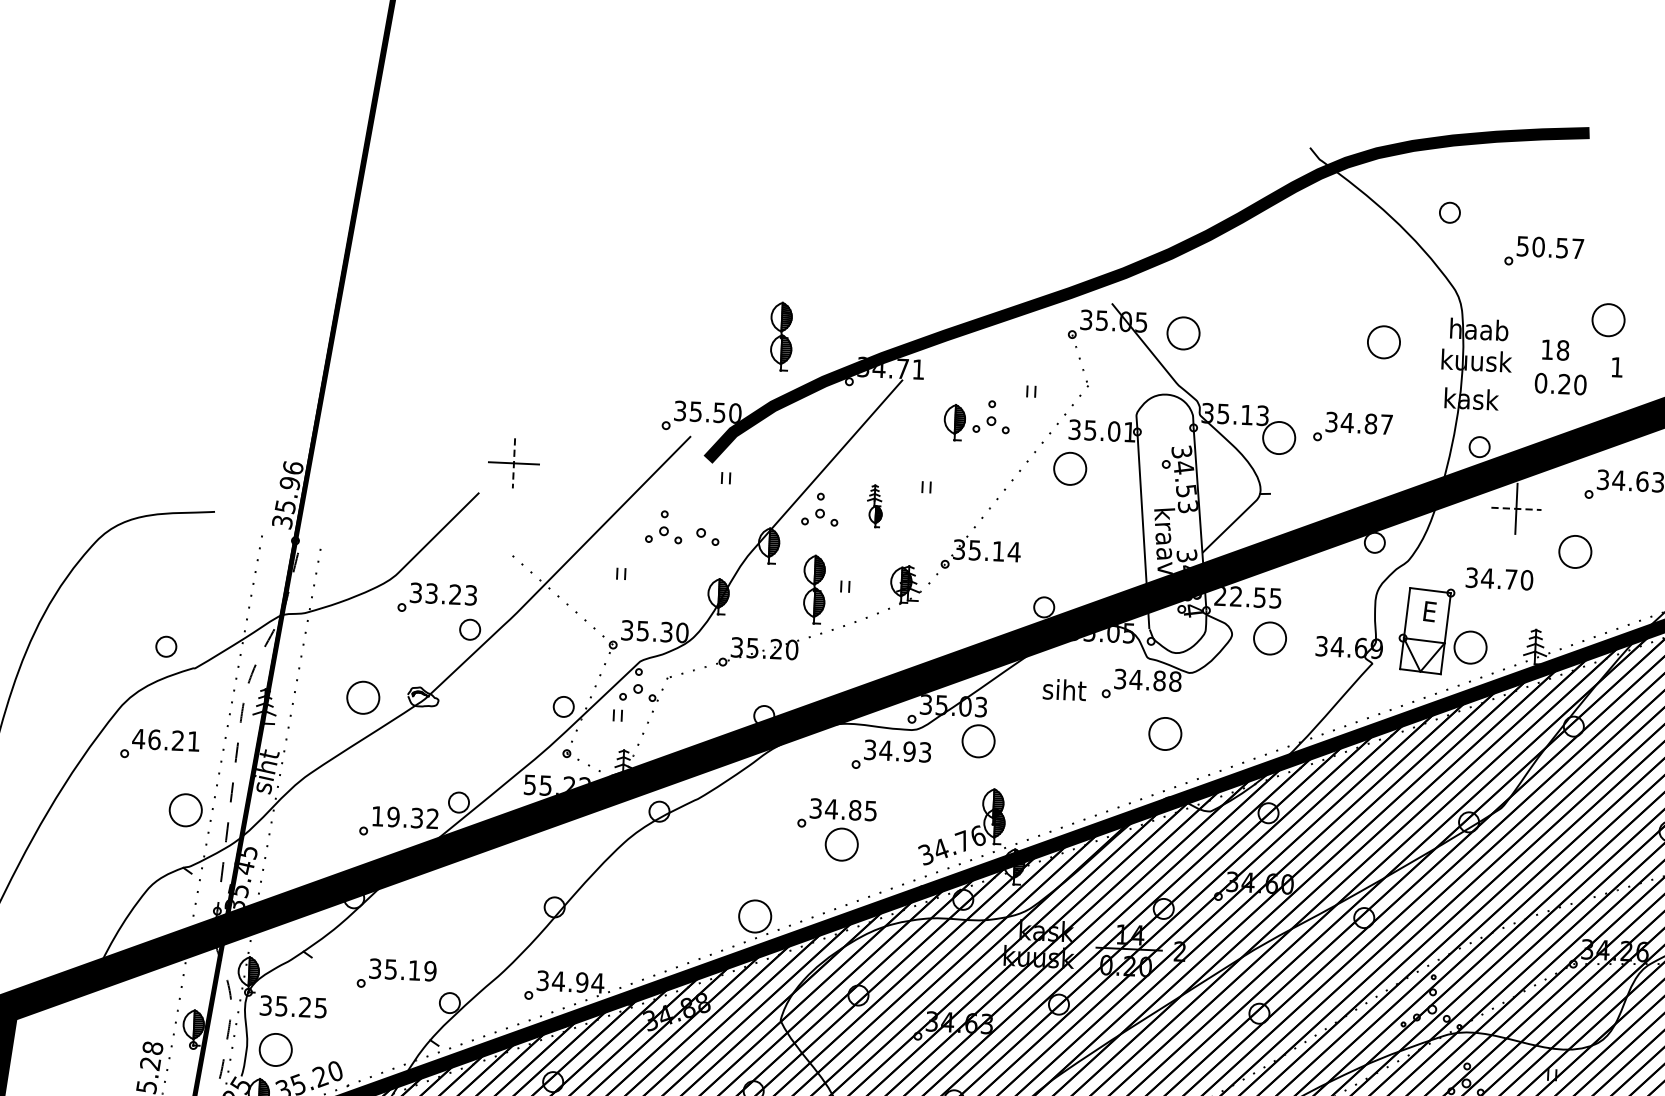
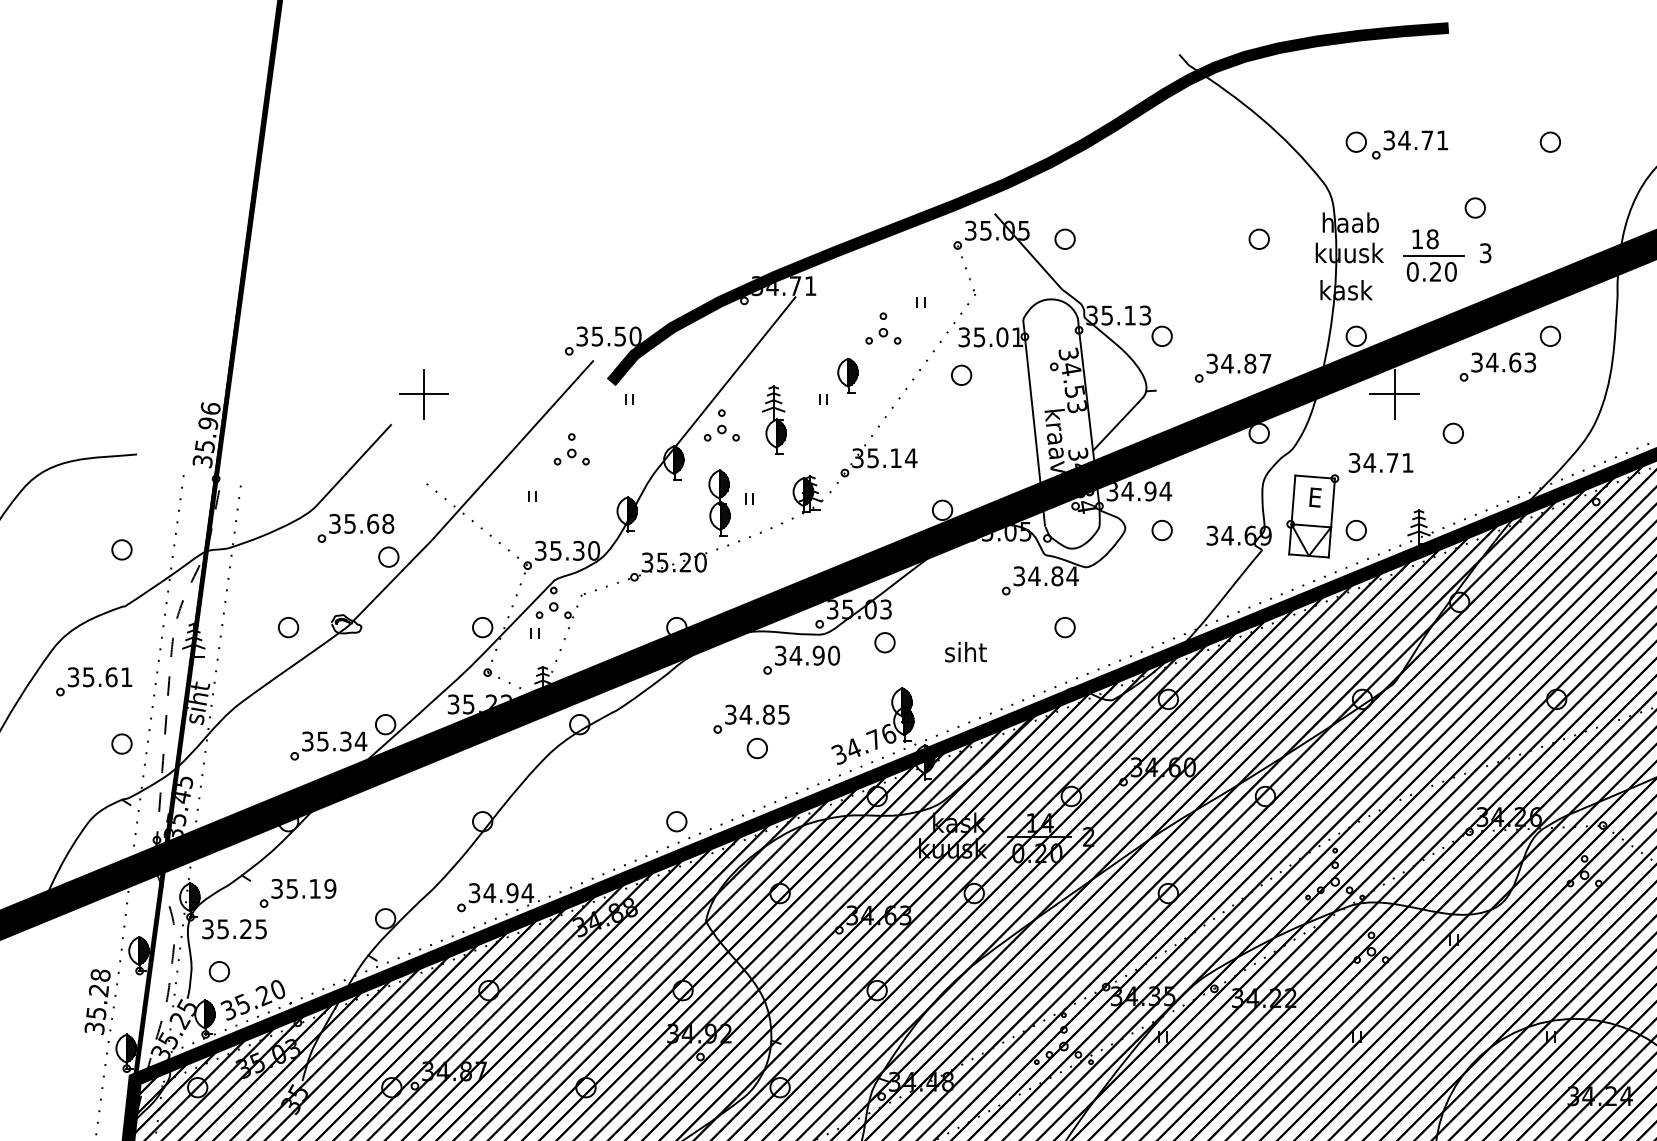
circle: (1449, 212) -> (1355, 141), moved
text: (1551, 247) -> (1416, 140), 50.57 -> 34.71
circle: (1608, 319) -> (1475, 207), size x0.62
circle: (1182, 332) -> (1064, 238), size x0.62
part: (781, 335) -> (676, 259), removed
circle: (1383, 342) -> (1258, 239), size x0.62
line: (1563, 367) -> (1433, 255), added
text: (1616, 367) -> (1485, 253), 1 -> 3
part: (954, 422) -> (847, 375), moved
part: (1353, 427) -> (1233, 367), moved
circle: (1278, 438) -> (1161, 336), size x0.62
line: (513, 463) -> (423, 394), dashed -> solid
circle: (1070, 469) -> (961, 375), size x0.62
part: (874, 505) -> (774, 419), size x1.67
line: (1517, 509) -> (1395, 394), dashed -> solid
part: (707, 536) -> (614, 456), removed
circle: (1575, 552) -> (1453, 433), size x0.62
text: (1526, 579) -> (1407, 462), 34.70 -> 34.71
text: (451, 594) -> (369, 523), 33.23 -> 35.68
text: (1248, 597) -> (1139, 491), 22.55 -> 34.94
circle: (1269, 638) -> (1161, 530), size x0.62
circle: (165, 646) -> (121, 549), moved
circle: (1470, 647) -> (1356, 530), size x0.62
text: (1175, 681) -> (1072, 576), 34.88 -> 34.84
text: (1064, 690) -> (965, 652), moved
circle: (363, 697) -> (288, 627), size x0.62
circle: (1164, 734) -> (1064, 627), size x0.62
text: (158, 740) -> (92, 677), 46.21 -> 35.61
circle: (978, 741) -> (884, 642), size x0.62
text: (925, 752) -> (834, 655), 34.93 -> 34.90
text: (530, 783) -> (453, 703), 55.22 -> 35.22
circle: (185, 809) -> (121, 743), size x0.62
text: (405, 817) -> (334, 741), 19.32 -> 35.34
circle: (841, 844) -> (757, 748), size x0.62
circle: (754, 916) -> (676, 821), size x0.62
part: (396, 973) -> (297, 892), moved
circle: (275, 1049) -> (219, 971), size x0.62

